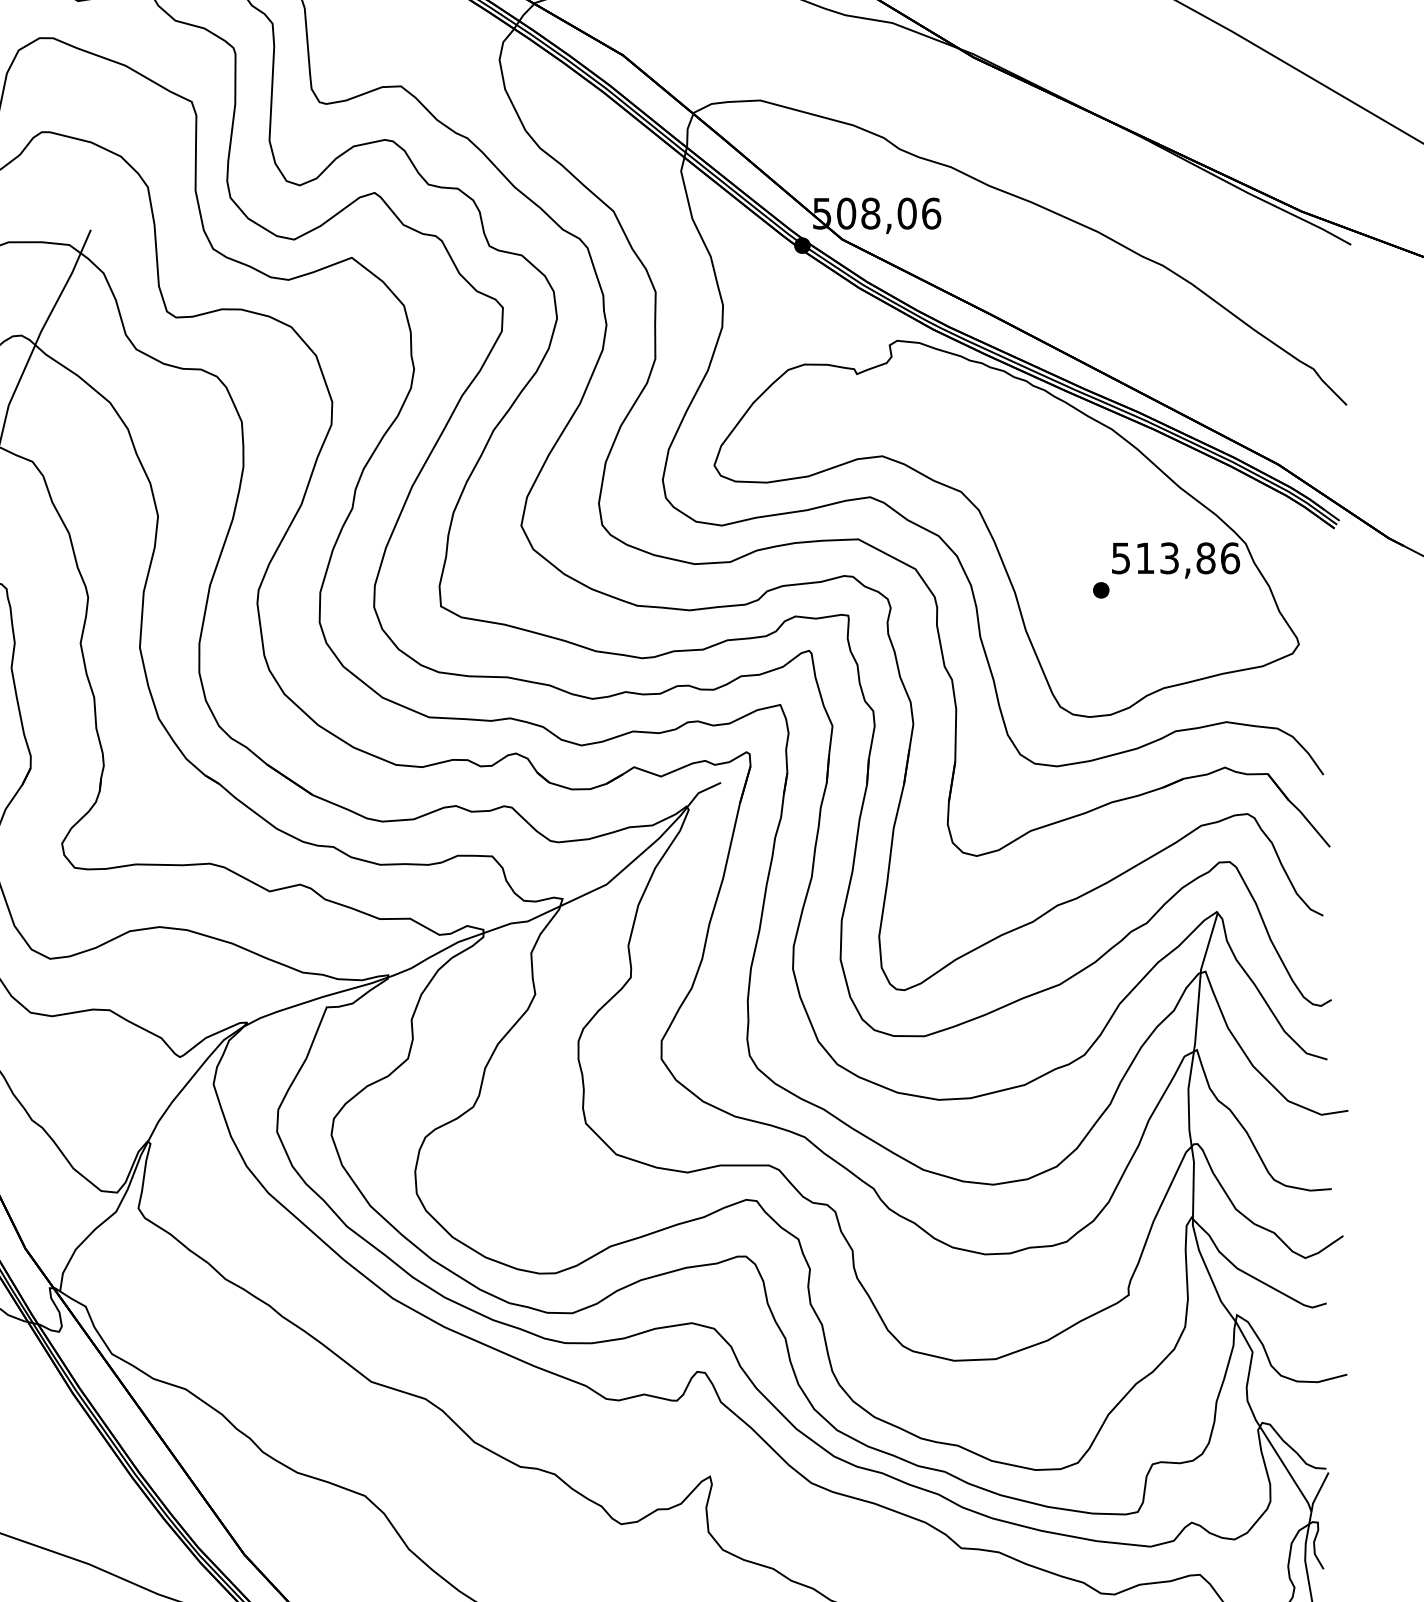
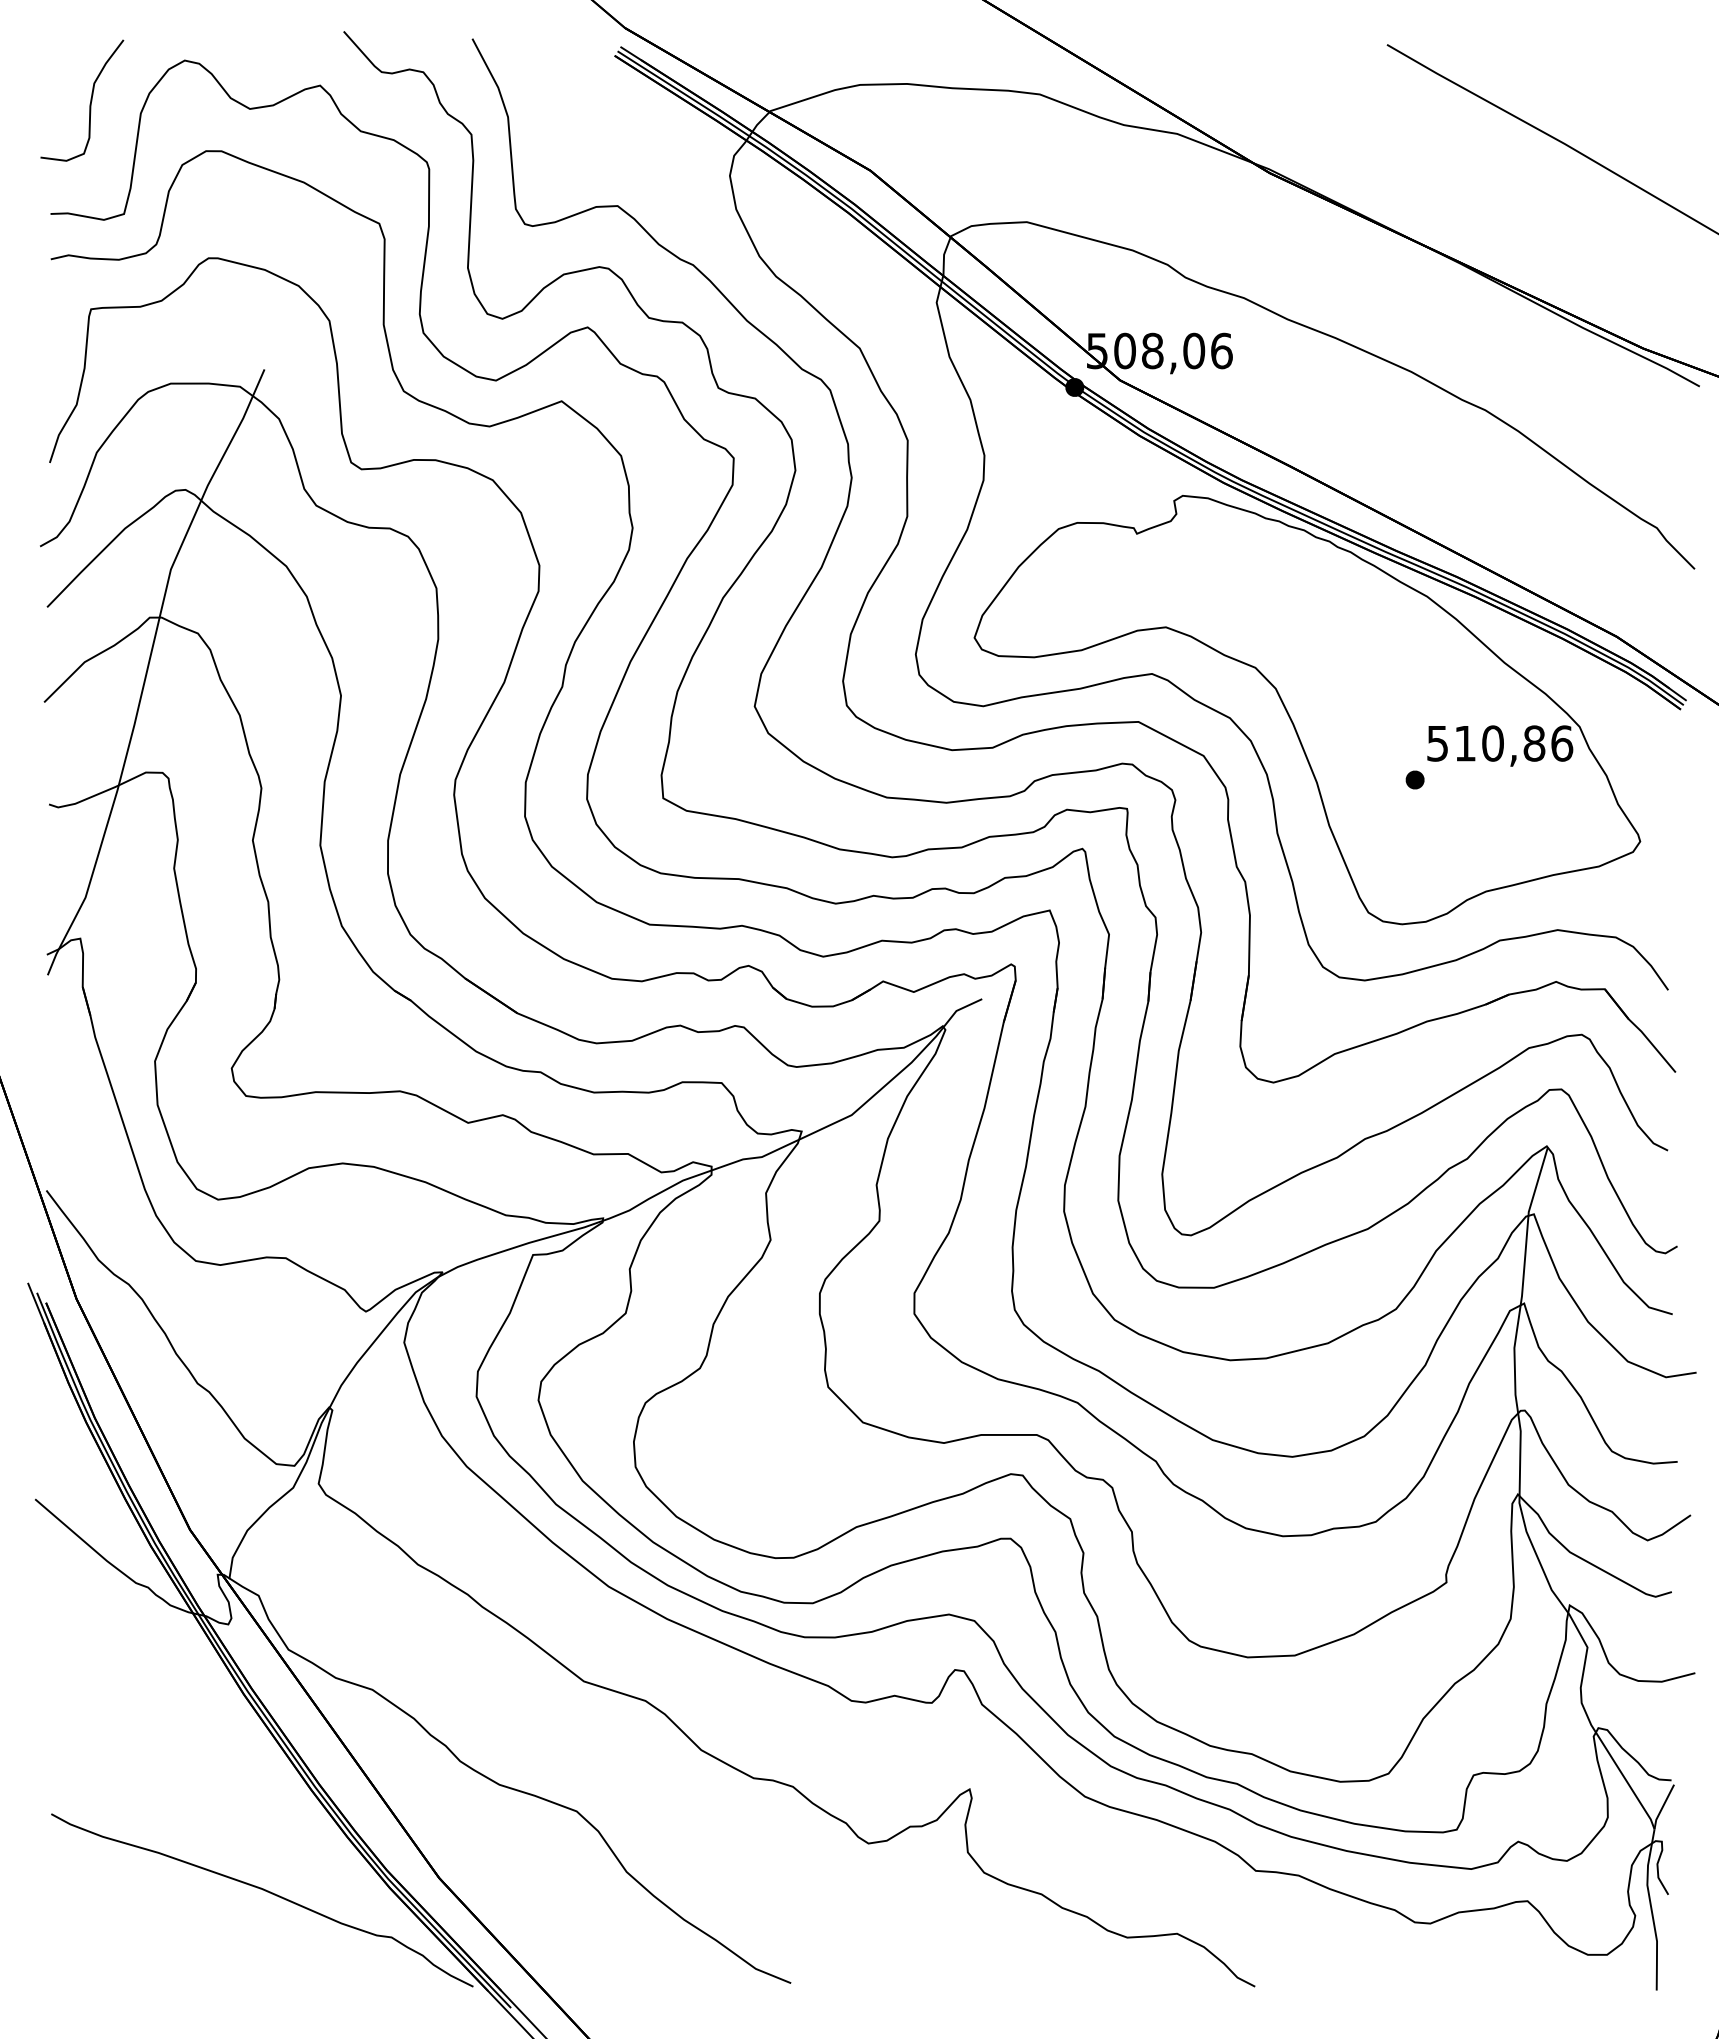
text: (1169, 558) -> (1492, 743), 513,86 -> 510,86

